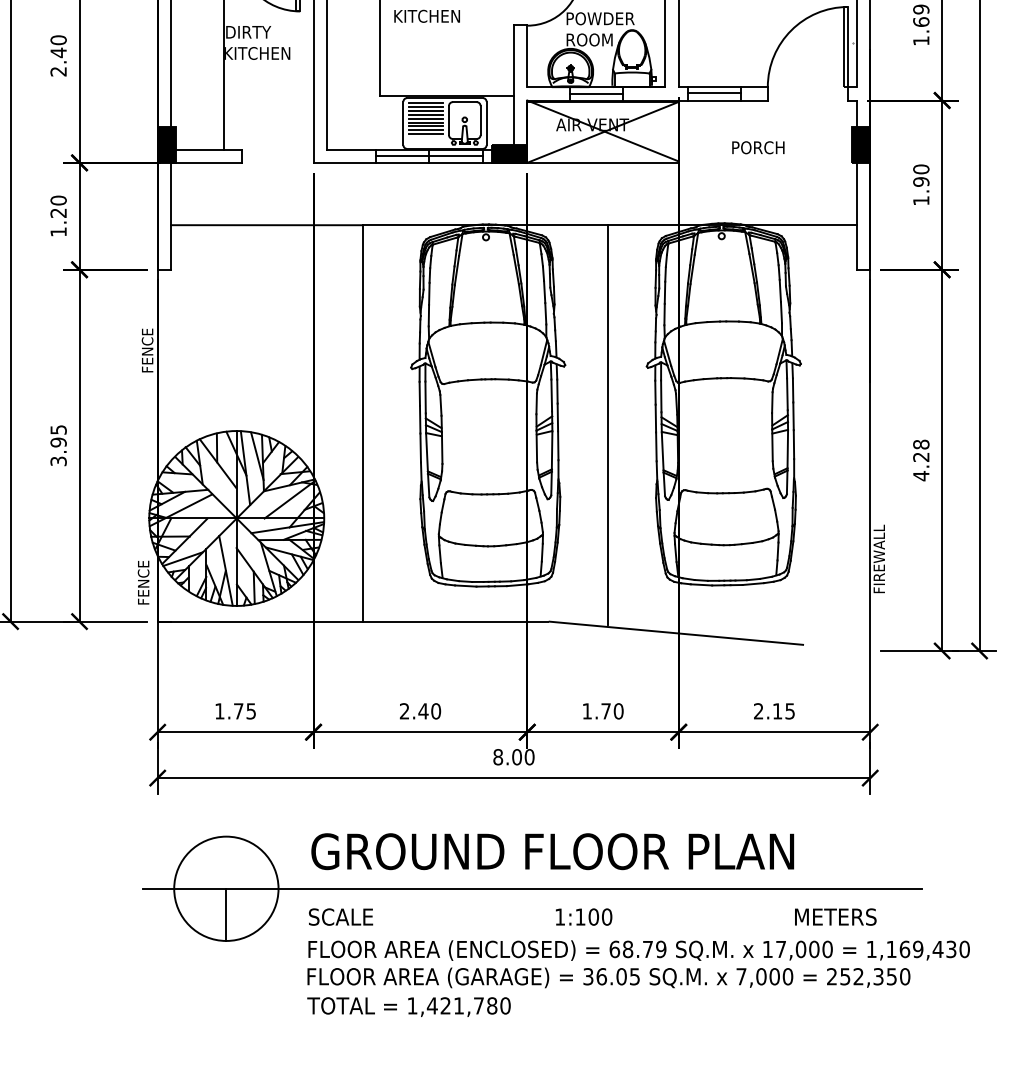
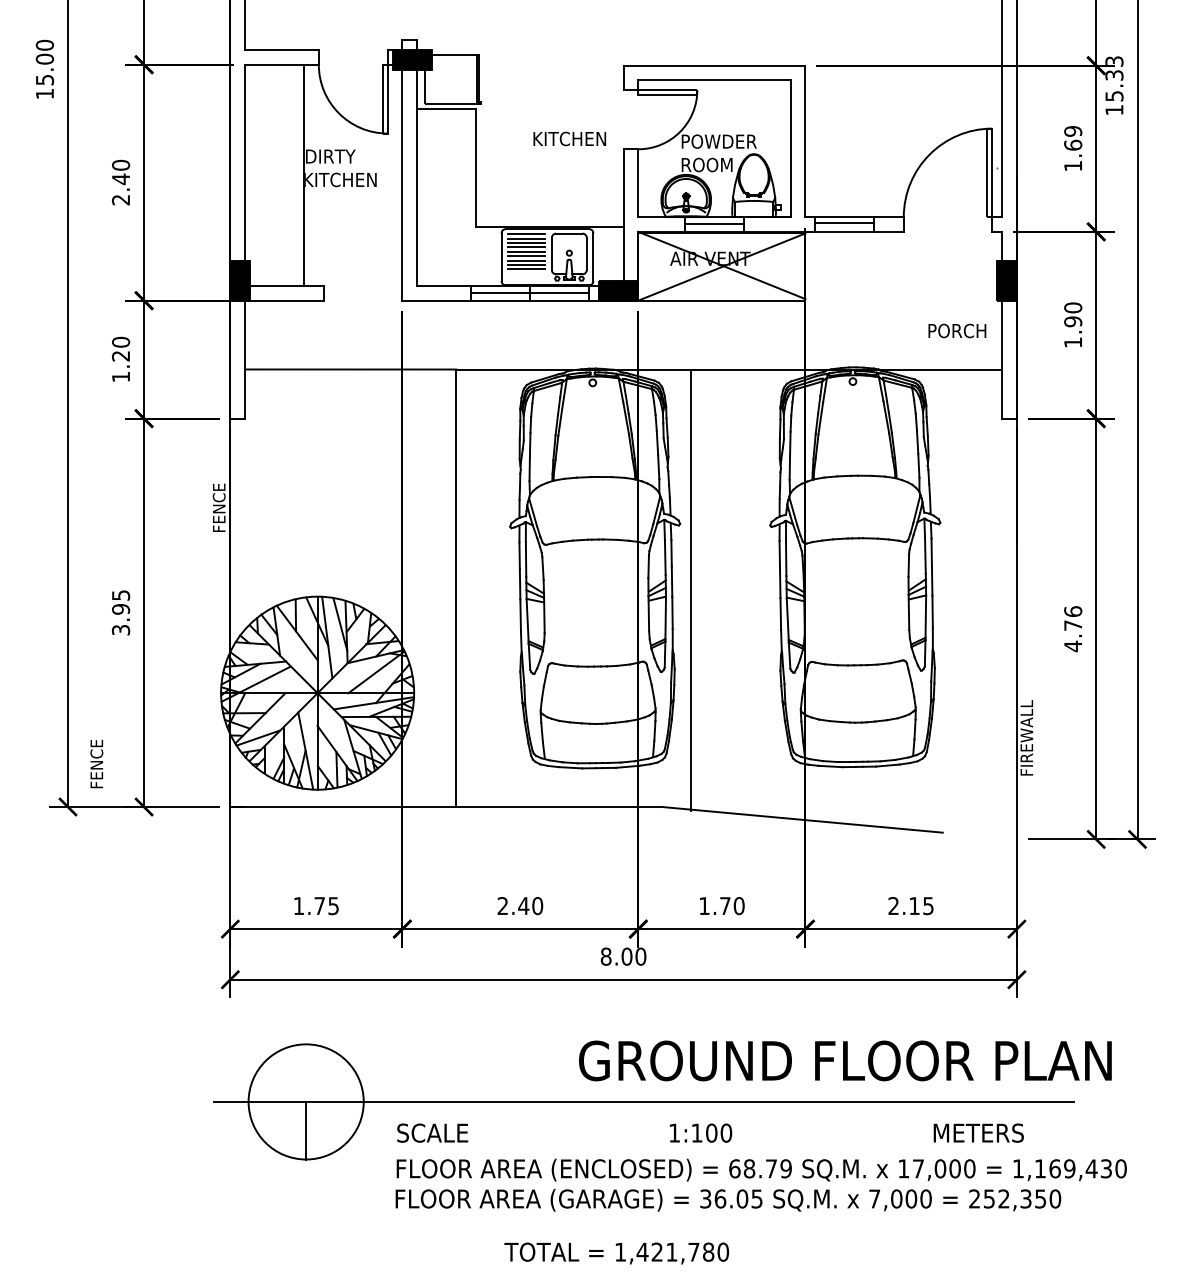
text: (426, 15) -> (569, 138), moved
text: (758, 147) -> (957, 330), moved
line: (607, 424) -> (690, 589), moved
text: (921, 450) -> (1073, 618), 4.28 -> 4.76
text: (143, 582) -> (96, 763), moved
text: (552, 851) -> (845, 1060), moved
text: (408, 1007) -> (616, 1253), moved

